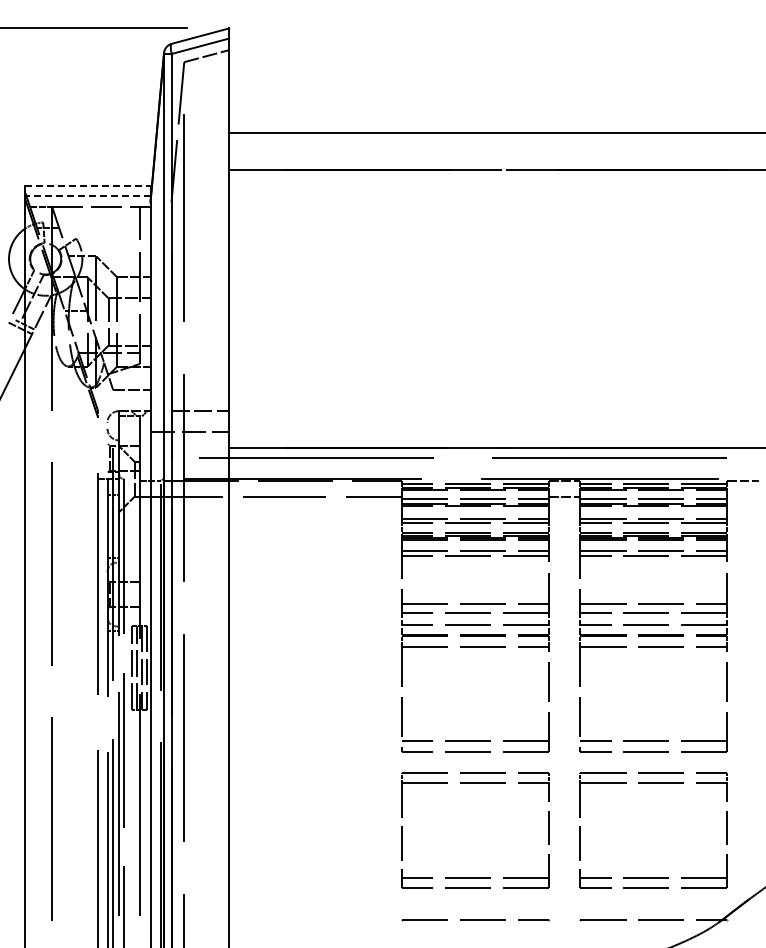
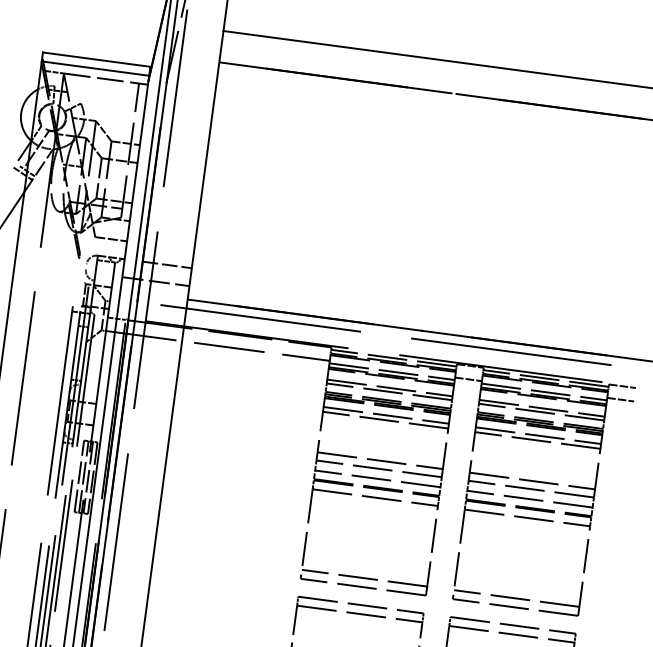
line: (87, 185) -> (96, 59), dashed -> solid
line: (87, 196) -> (95, 68), dashed -> solid
line: (742, 496) -> (620, 399), added

